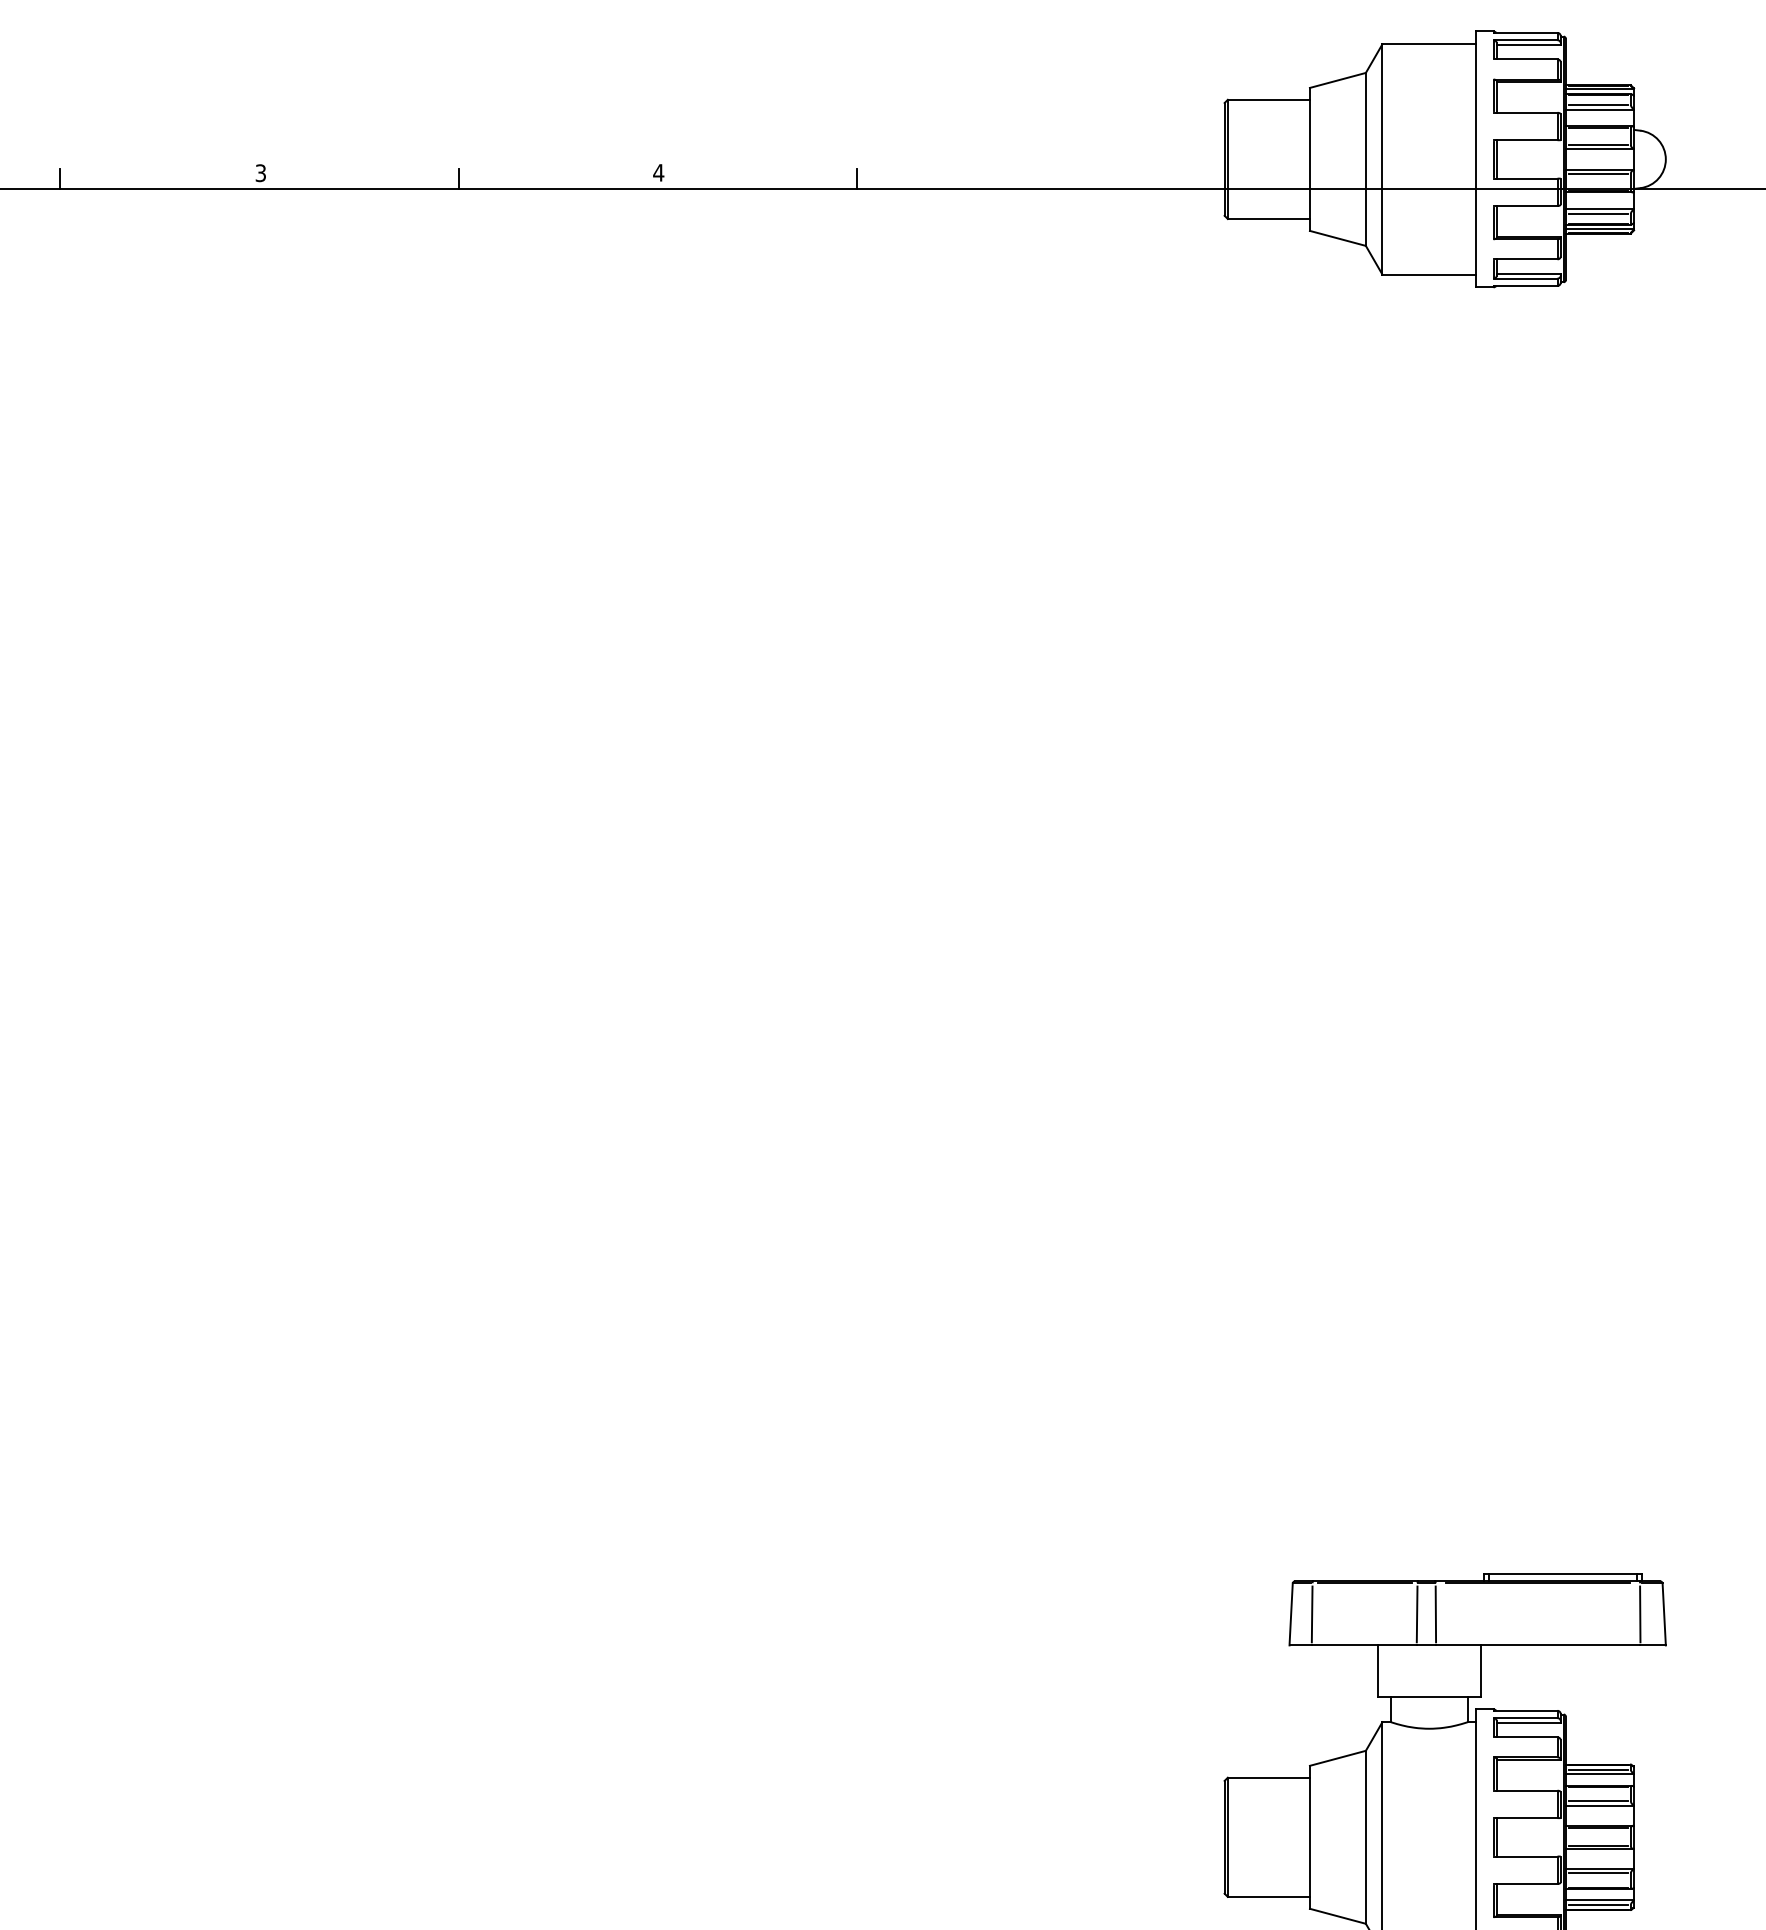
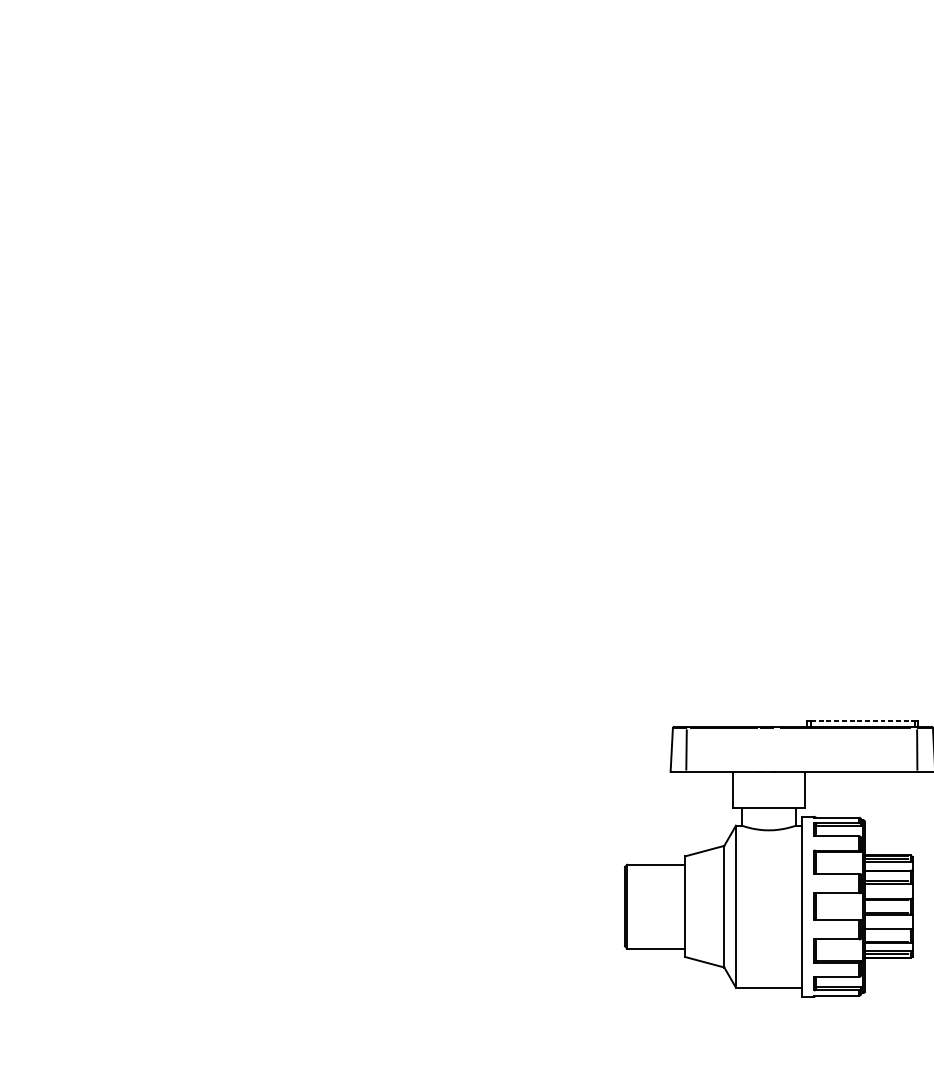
line: (1562, 1573) -> (862, 721), solid -> dashed
line: (1416, 1614) -> (759, 750), removed
line: (1435, 1614) -> (773, 750), removed
line: (1598, 1873) -> (887, 932), removed

